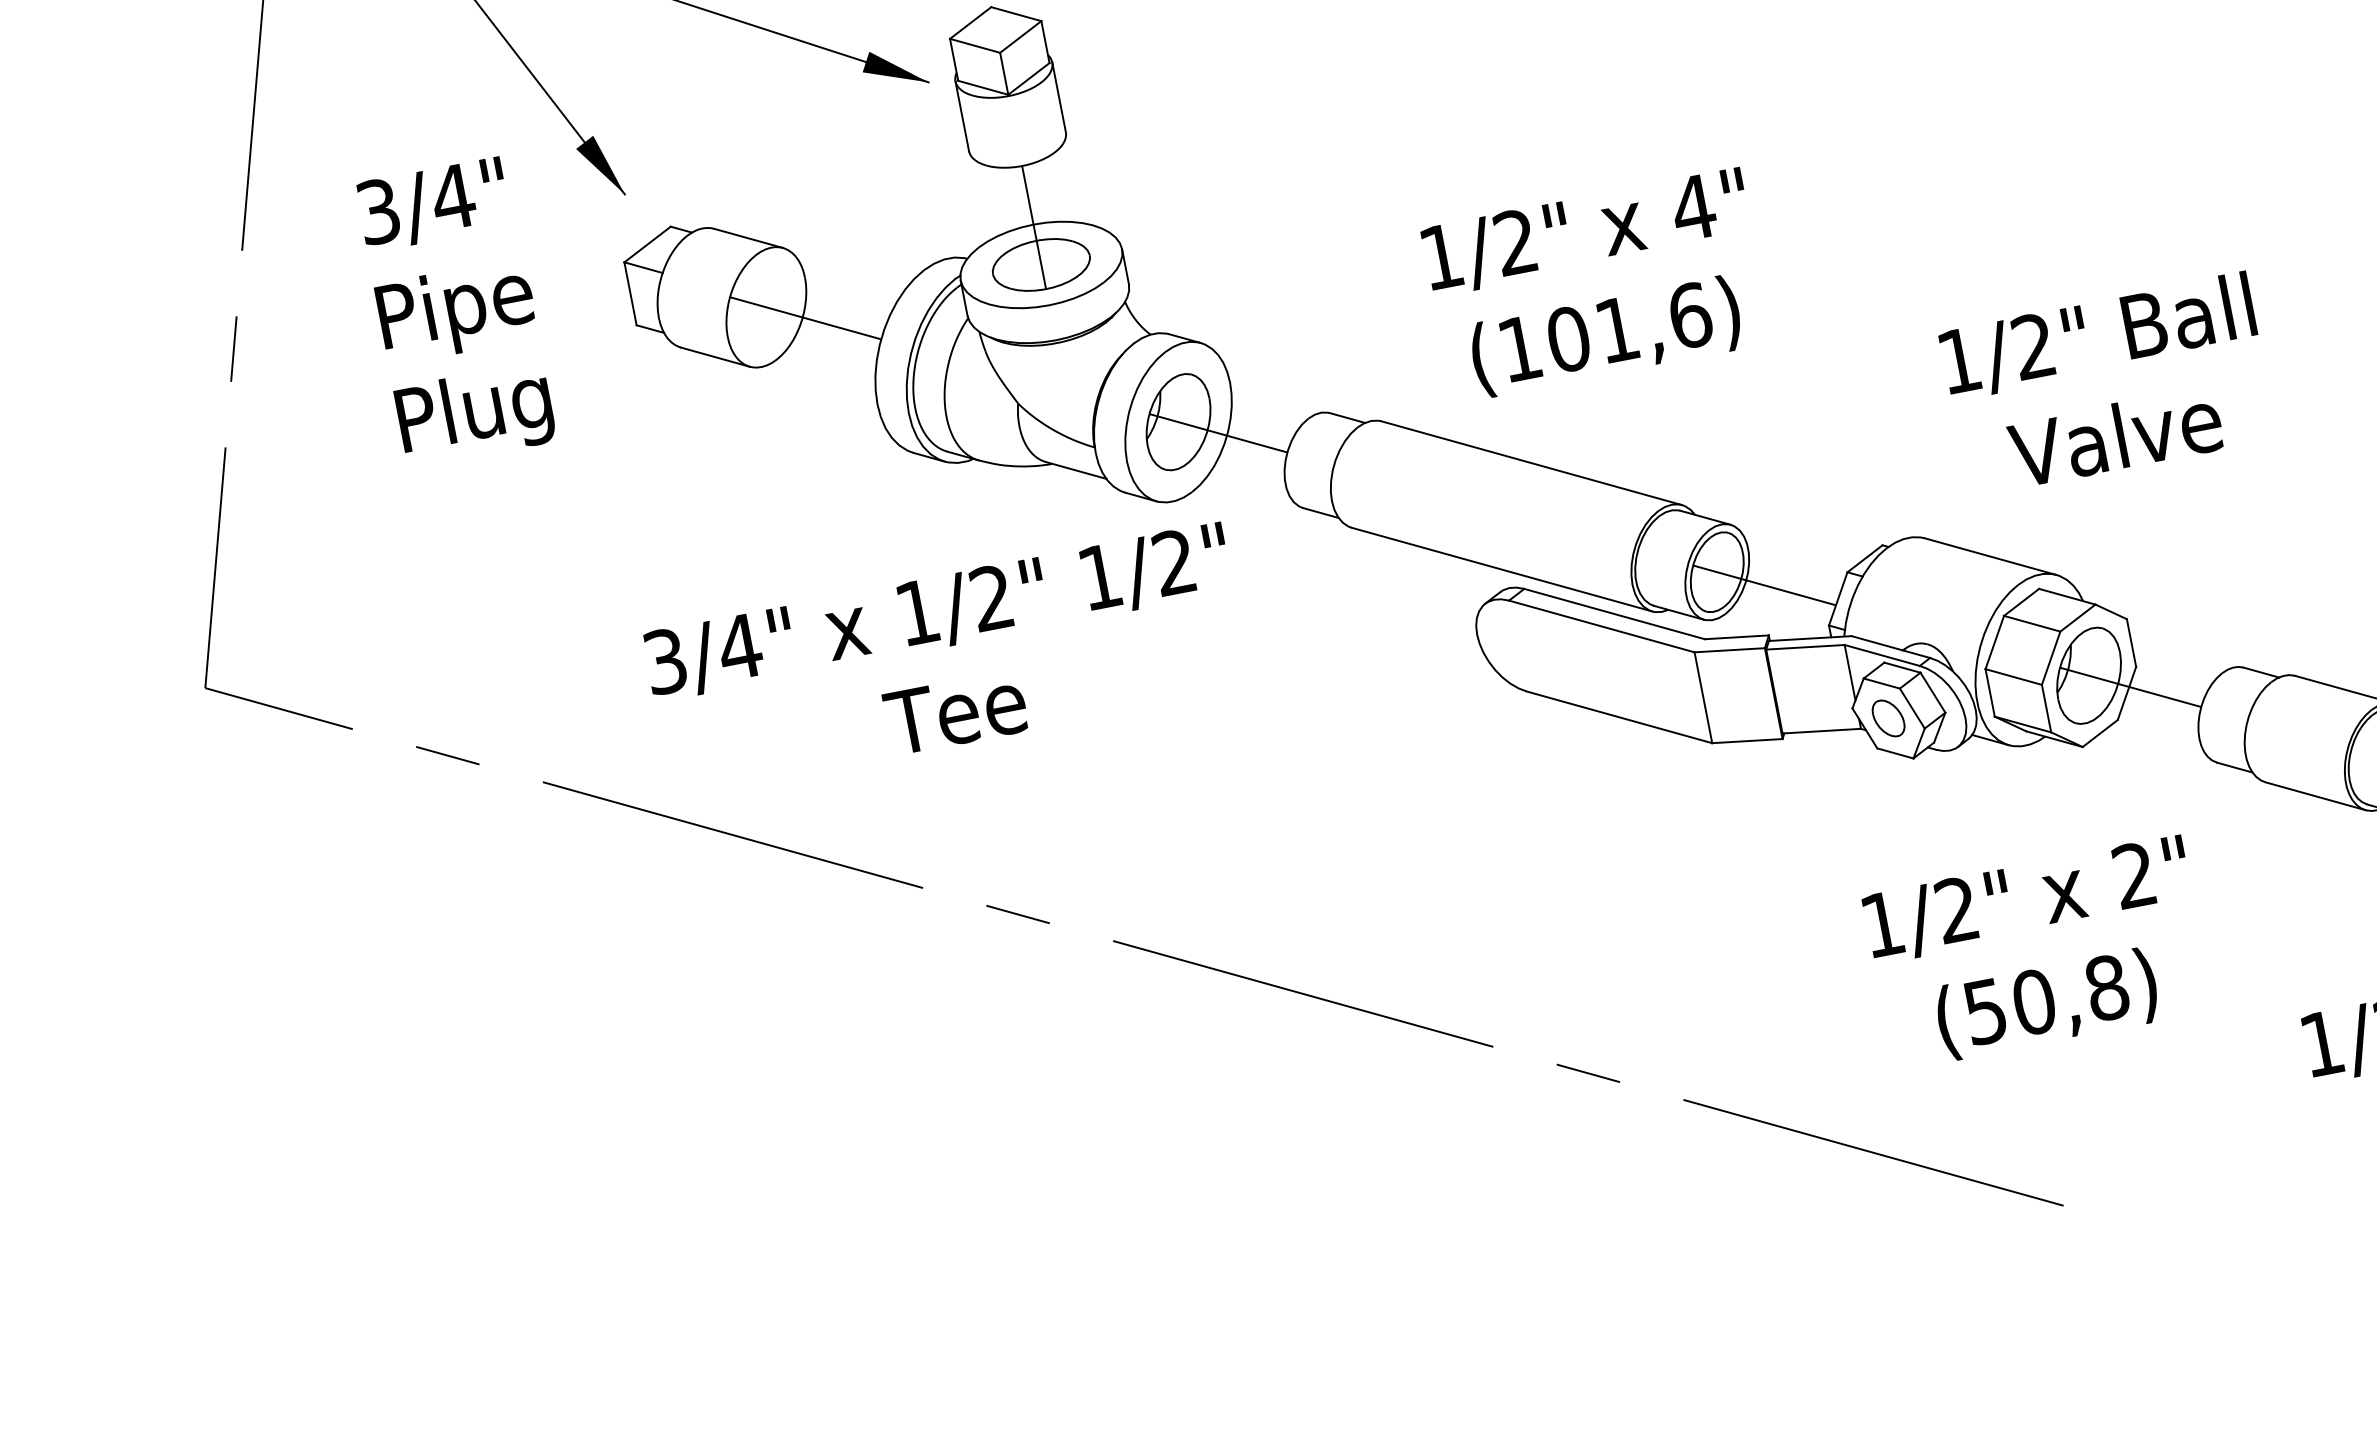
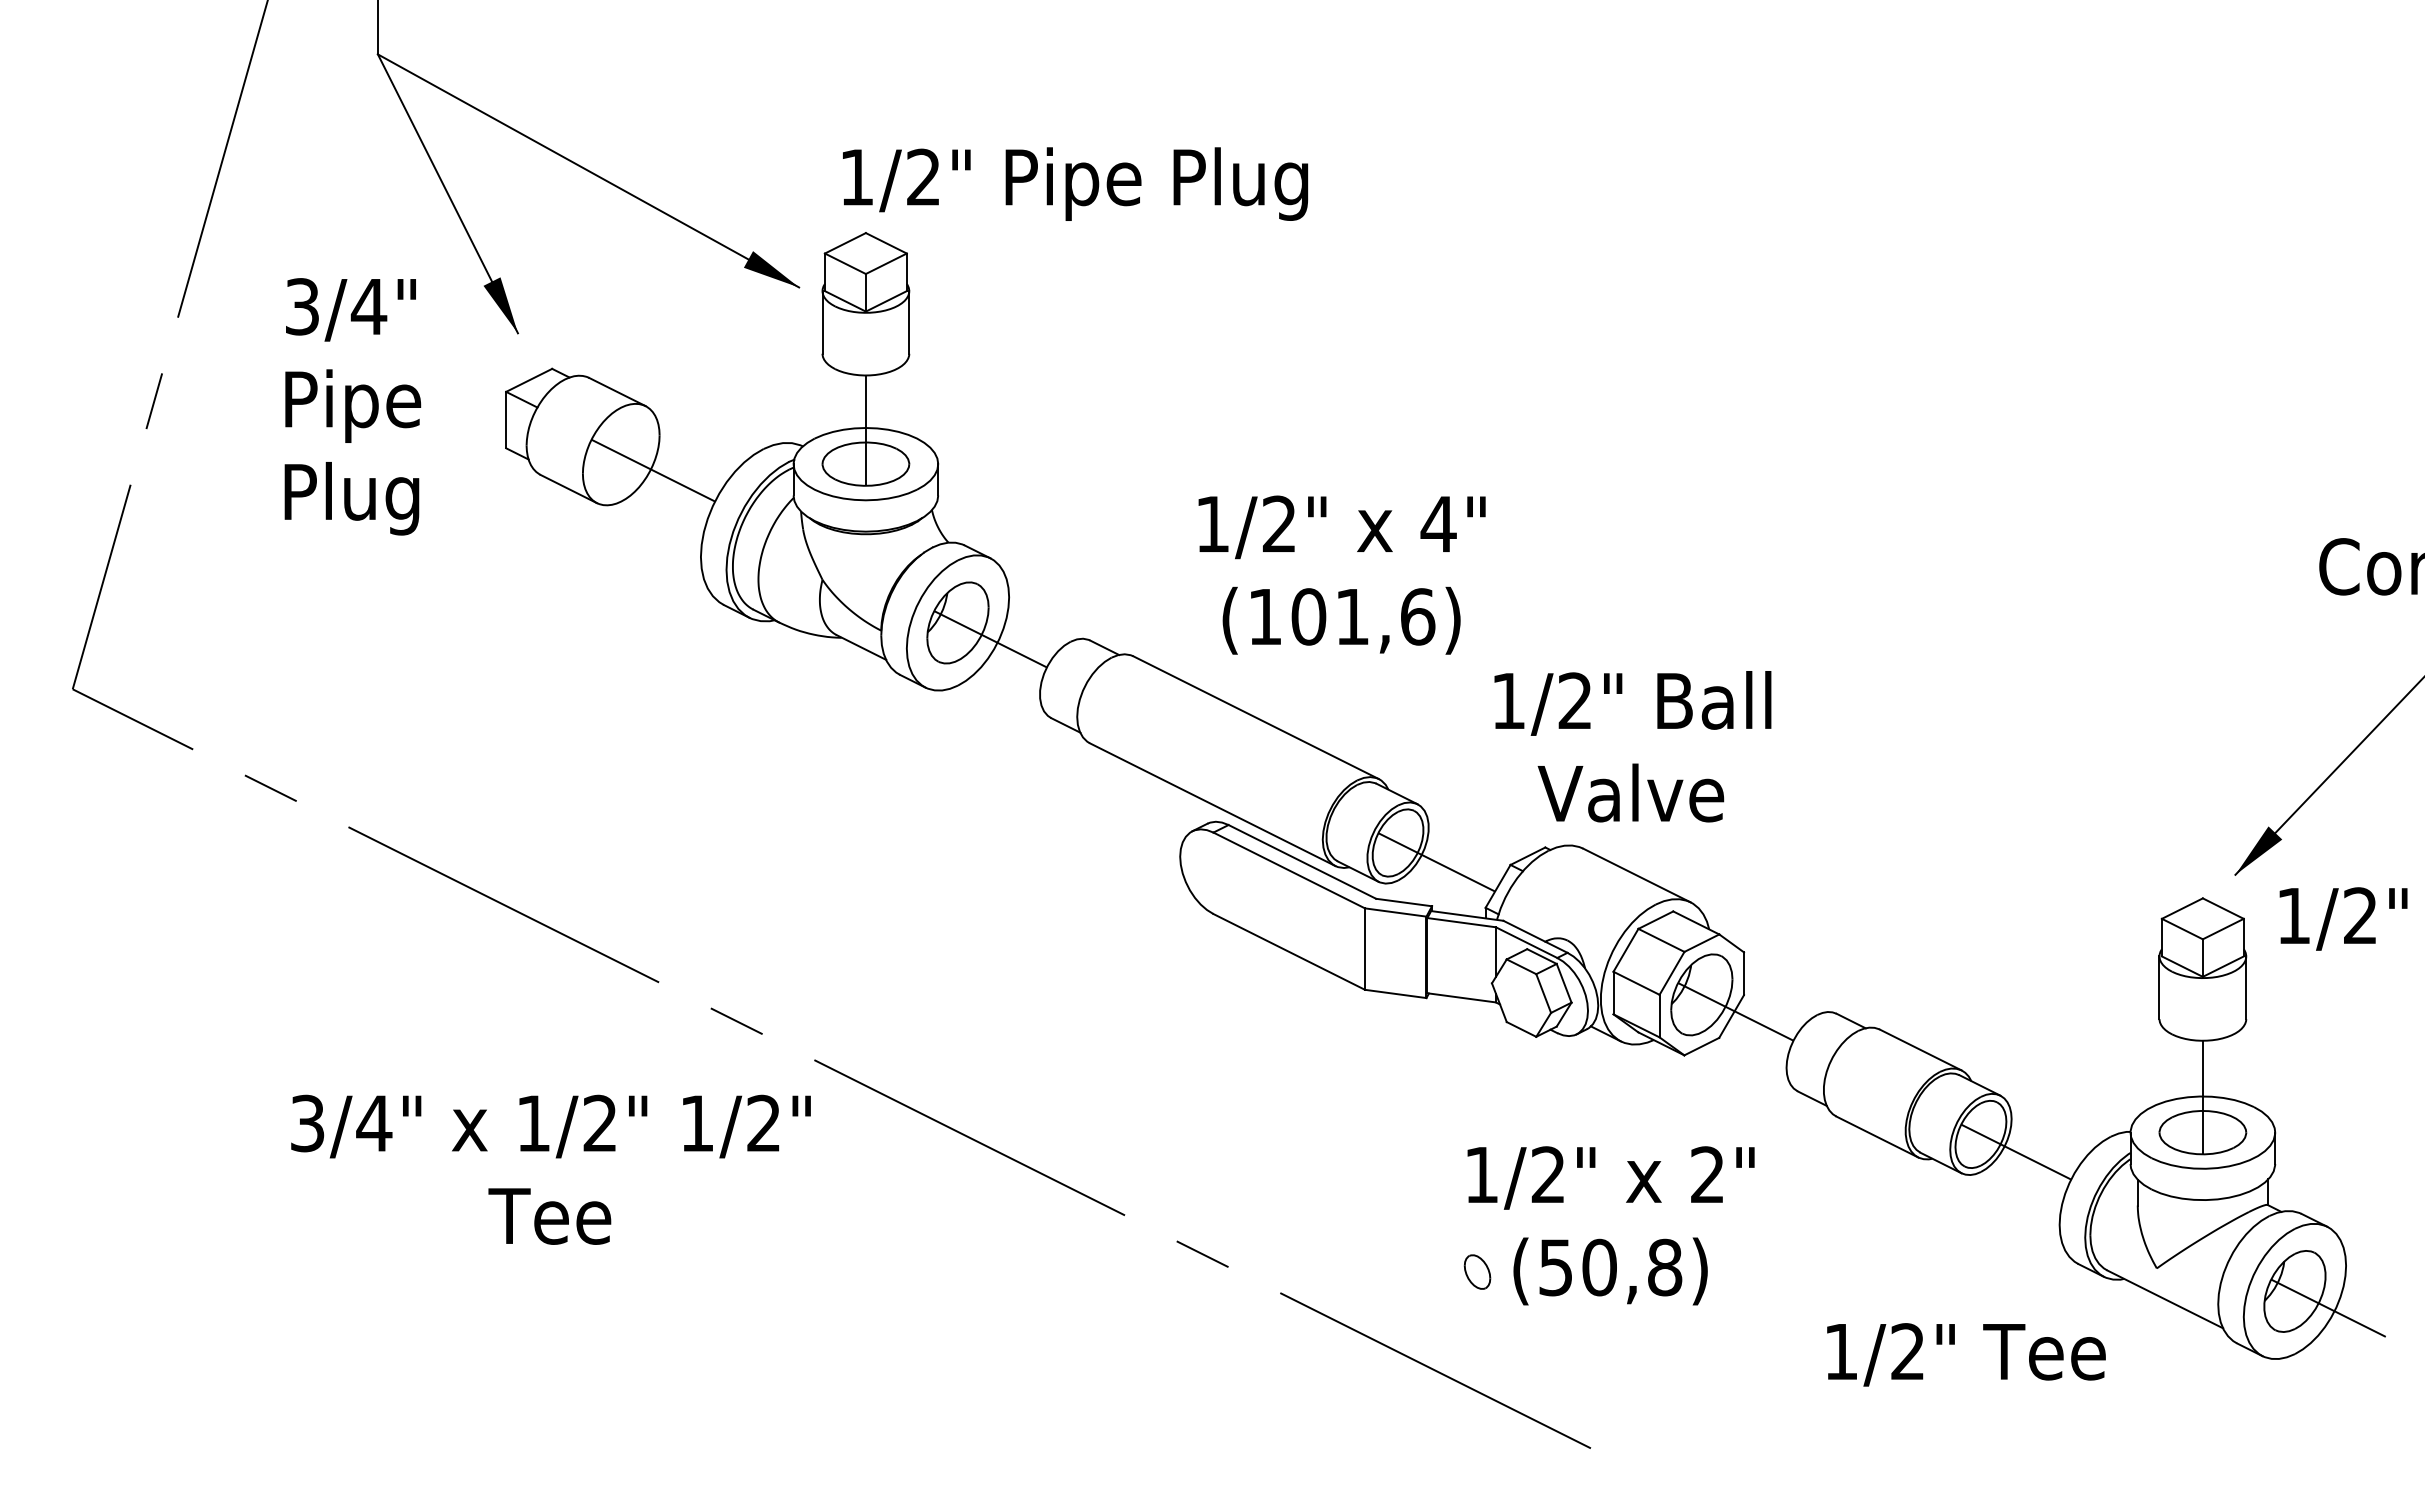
text: (2107, 384) -> (1632, 746), moved
text: (946, 660) -> (550, 1169), moved
part: (1888, 717) -> (1477, 1271), moved

